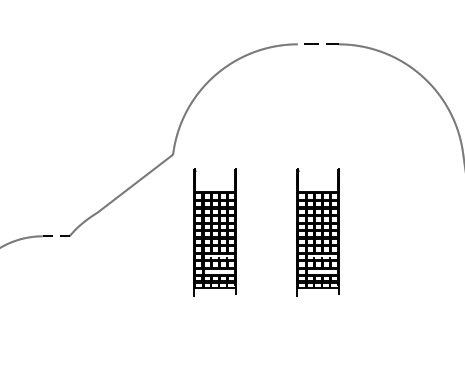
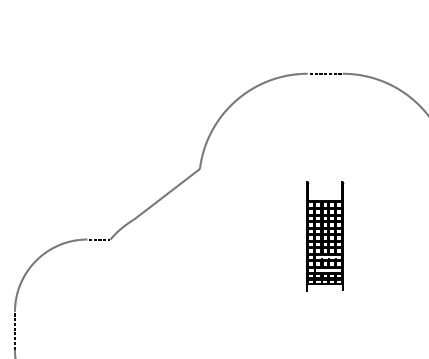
part: (215, 232) -> (236, 236), removed

